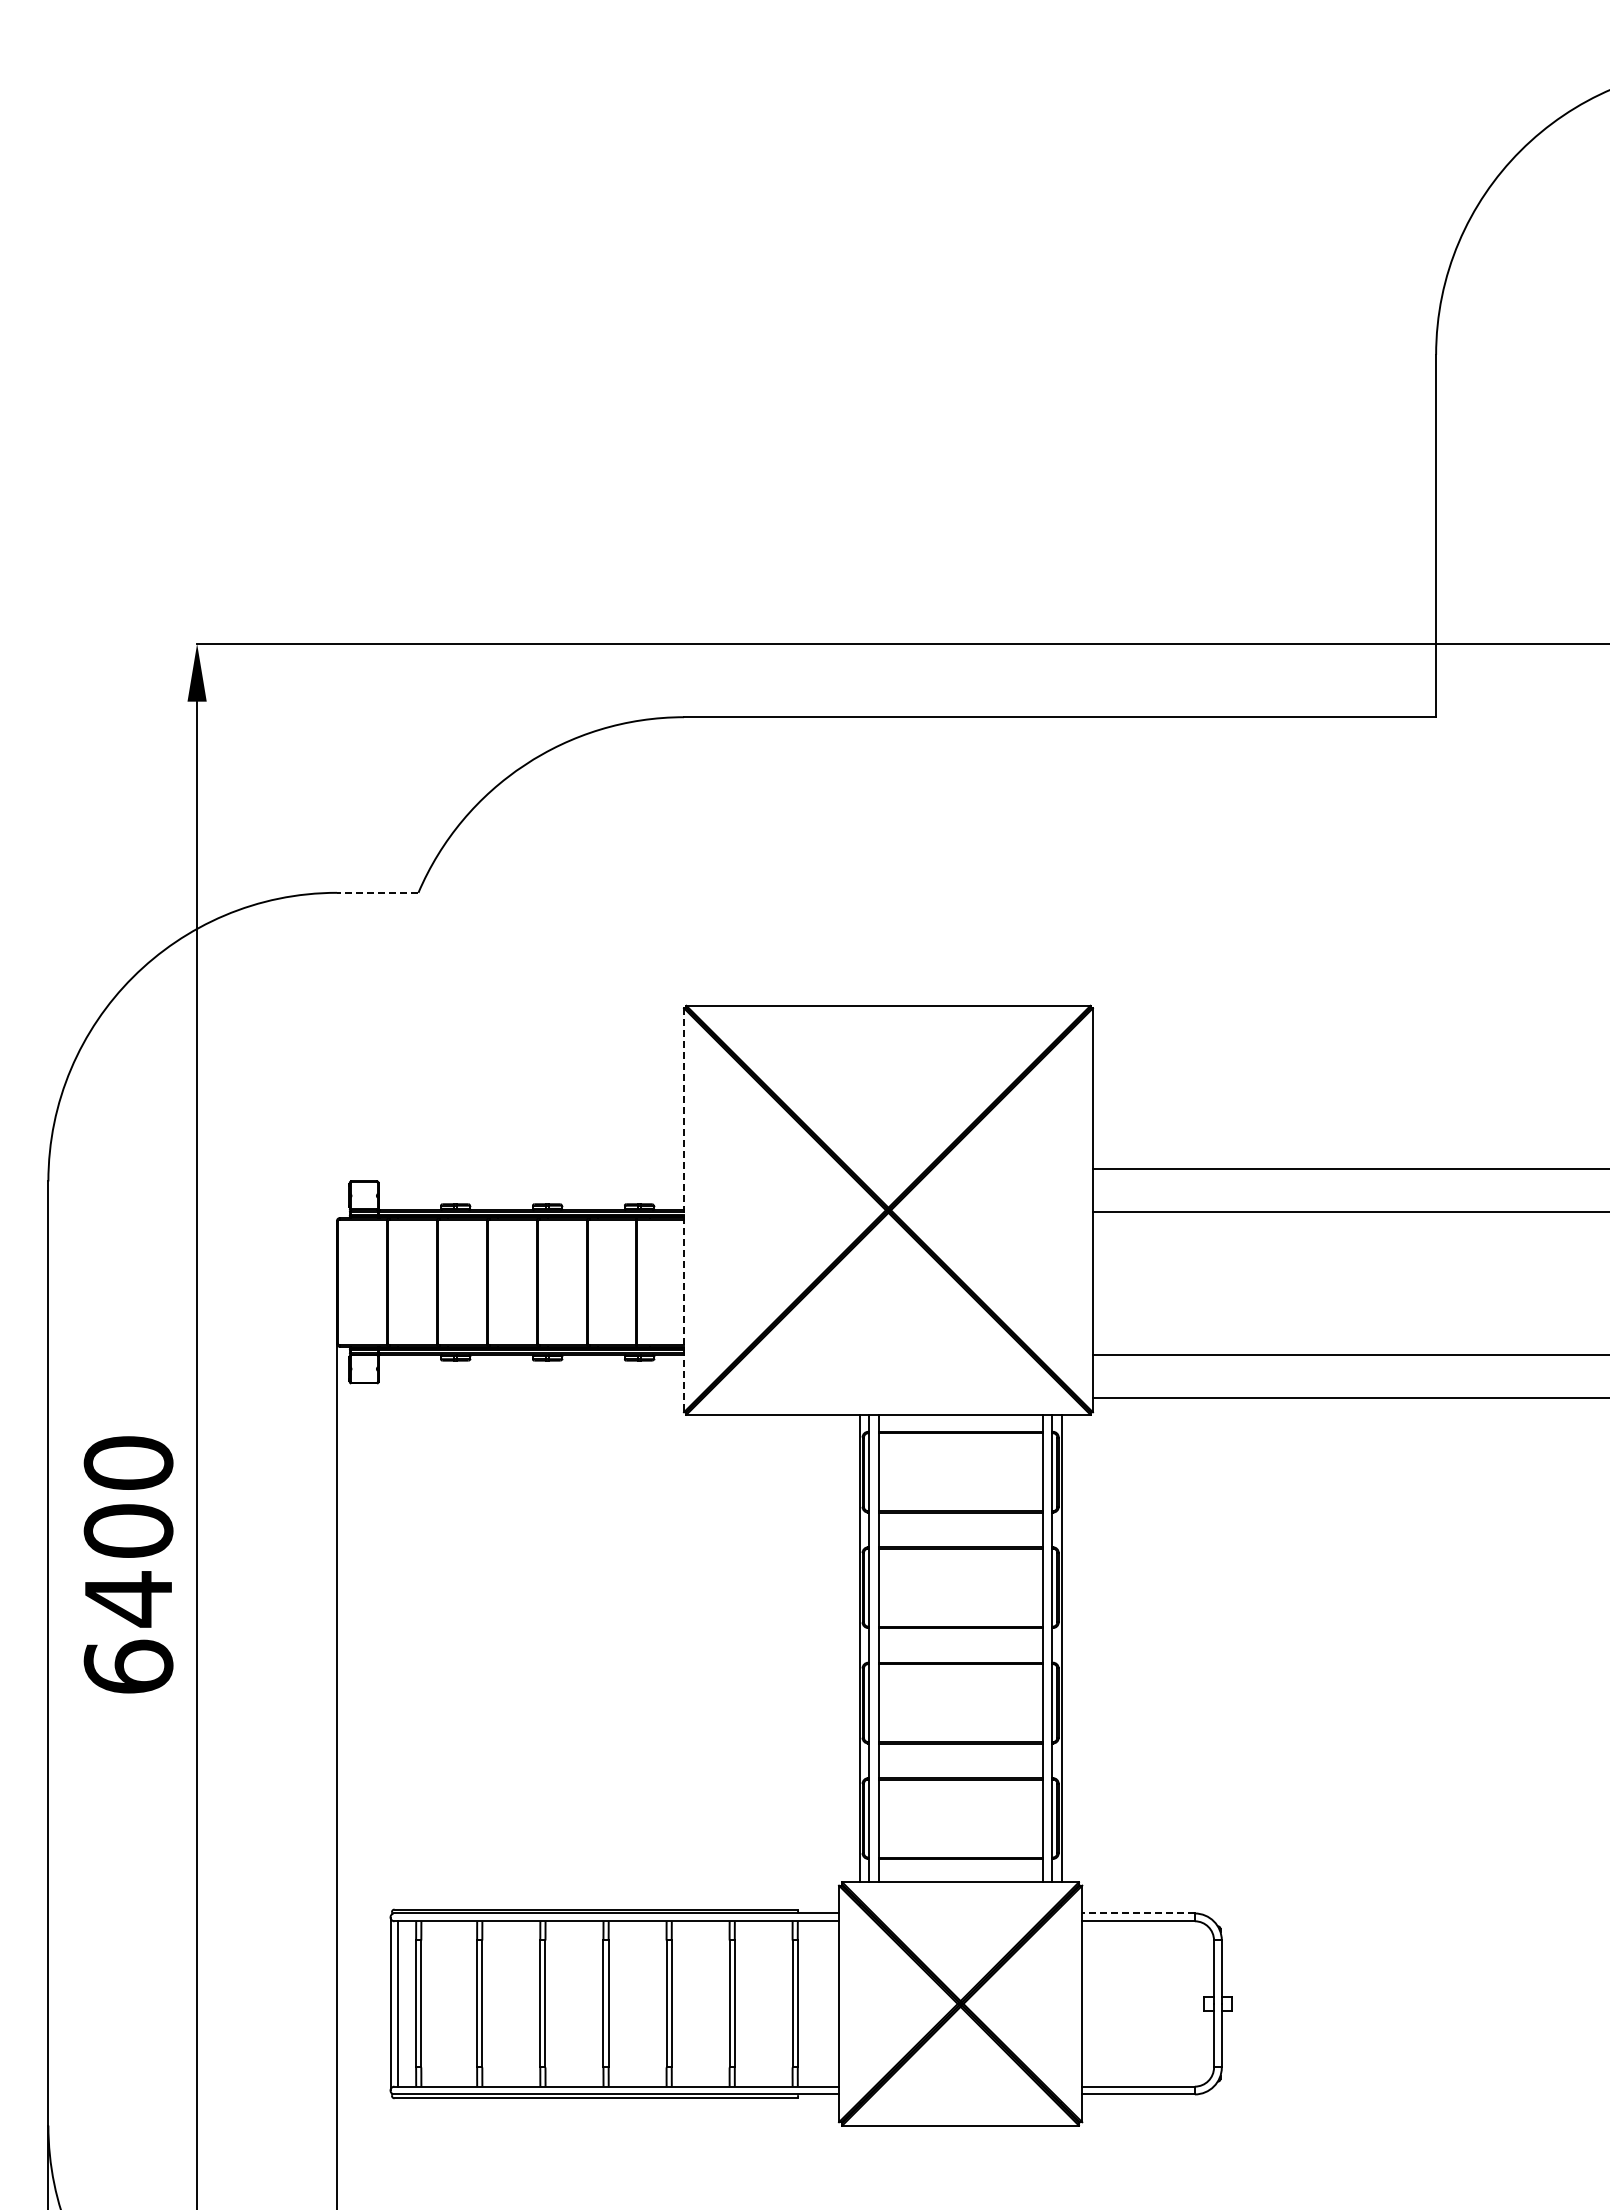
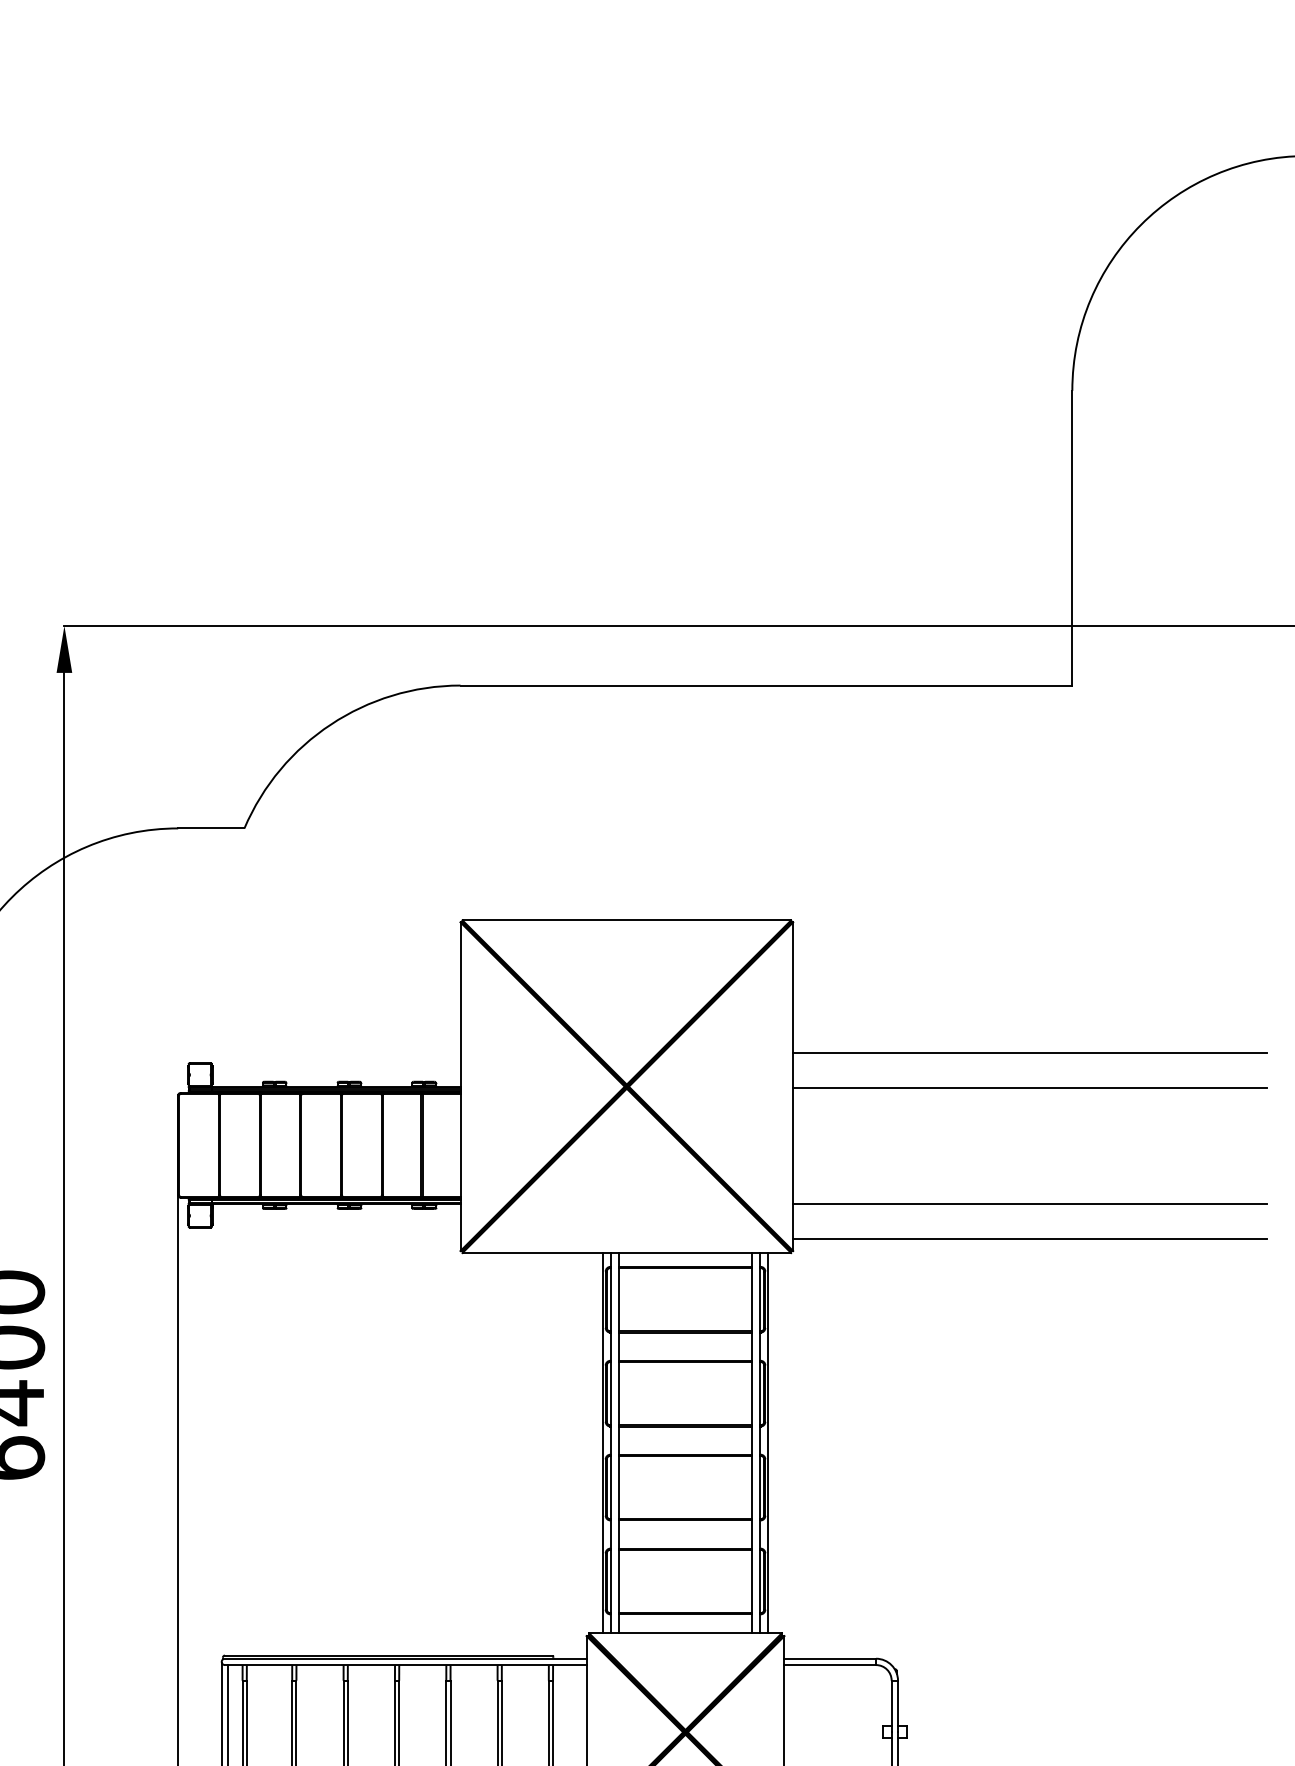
line: (377, 892) -> (211, 828), dashed -> solid
line: (684, 1210) -> (460, 1086), dashed -> solid
line: (1138, 1913) -> (830, 1658), dashed -> solid

